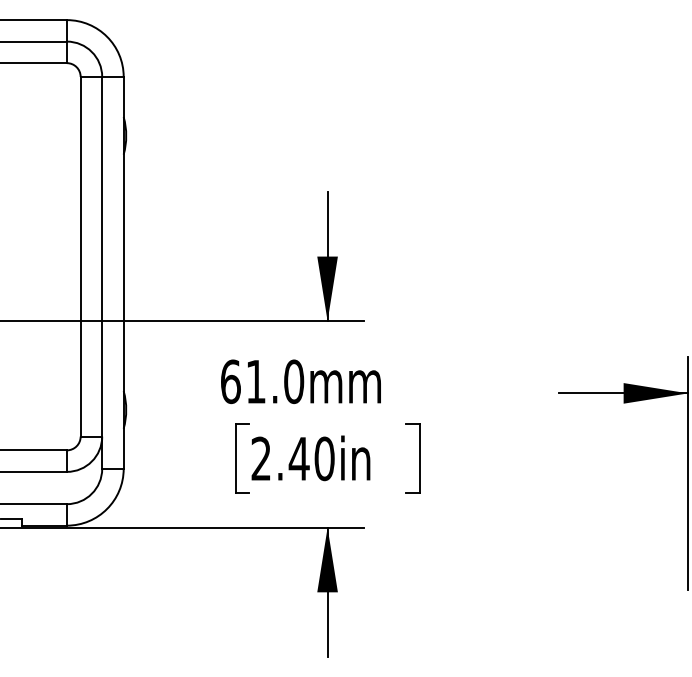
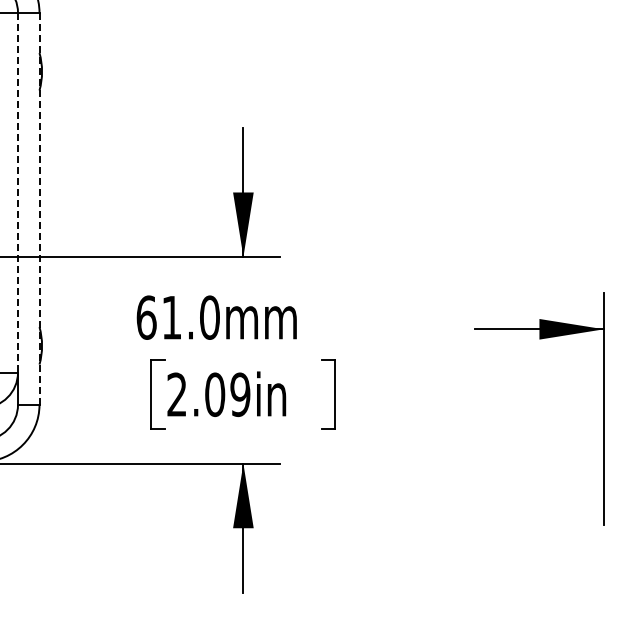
line: (102, 256) -> (18, 192), solid -> dashed
line: (123, 272) -> (39, 208), solid -> dashed
text: (311, 458) -> (227, 394), 2.40in -> 2.09in

